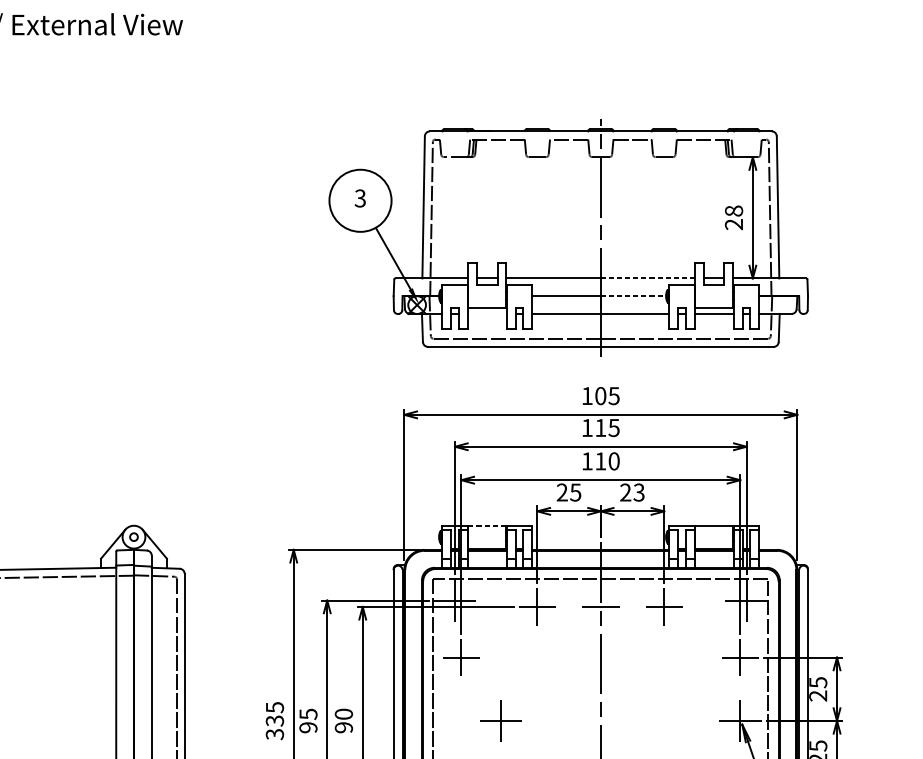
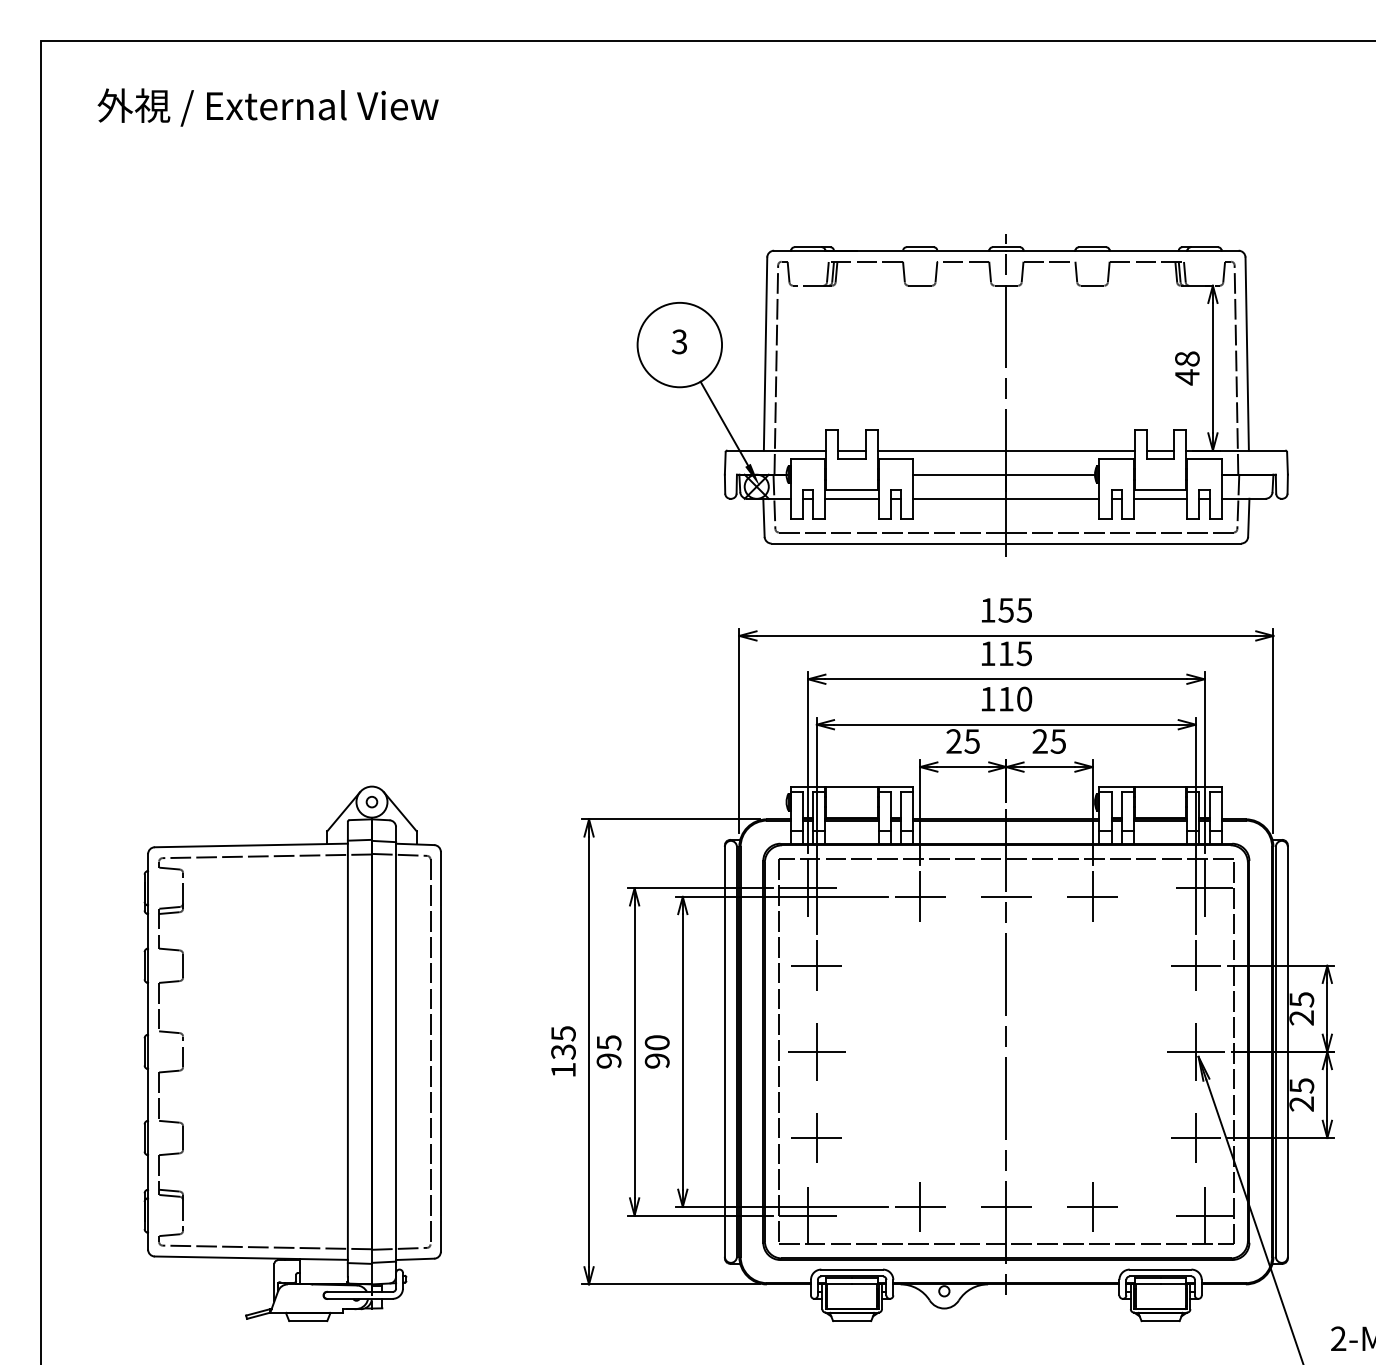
text: (734, 224) -> (1187, 377), 28 -> 48
line: (648, 278) -> (1071, 450), dashed -> solid
line: (634, 296) -> (1051, 474), dashed -> solid
line: (486, 313) -> (851, 498), added
text: (600, 396) -> (1005, 610), 105 -> 155
text: (639, 492) -> (1058, 741), 23 -> 25
line: (487, 525) -> (852, 786), dashed -> solid
part: (500, 720) -> (816, 1051), moved
text: (274, 734) -> (563, 1070), 335 -> 135

